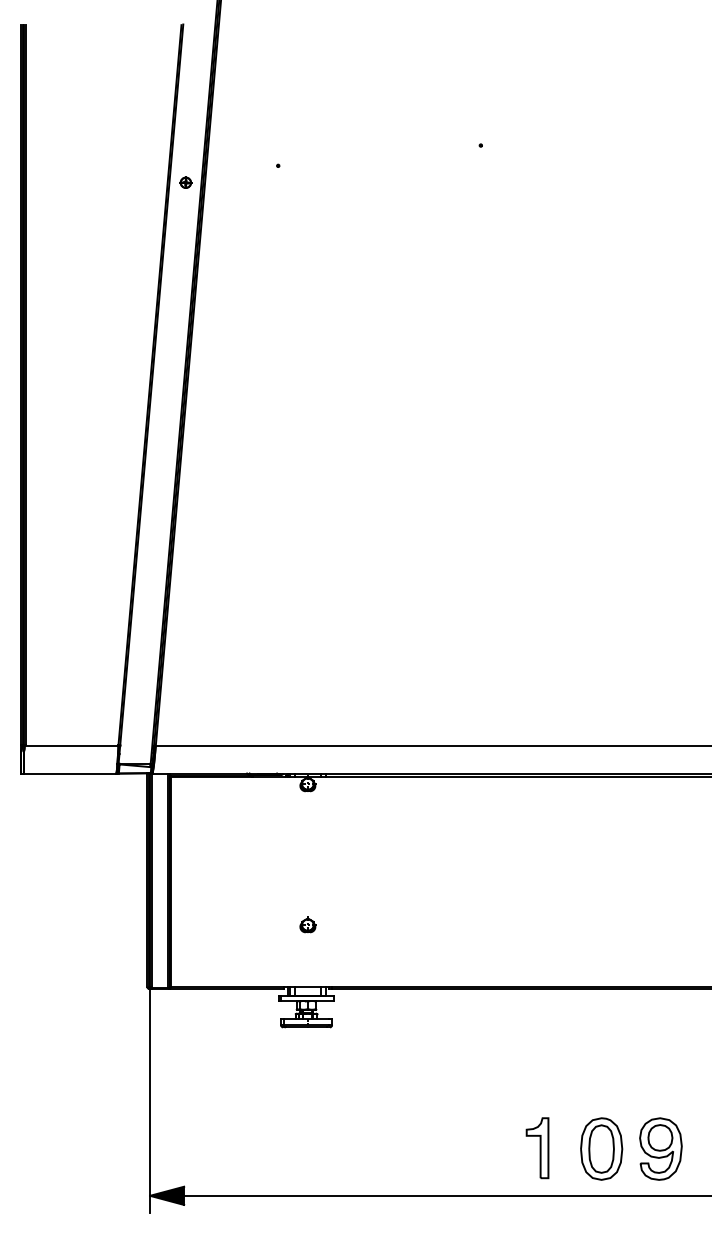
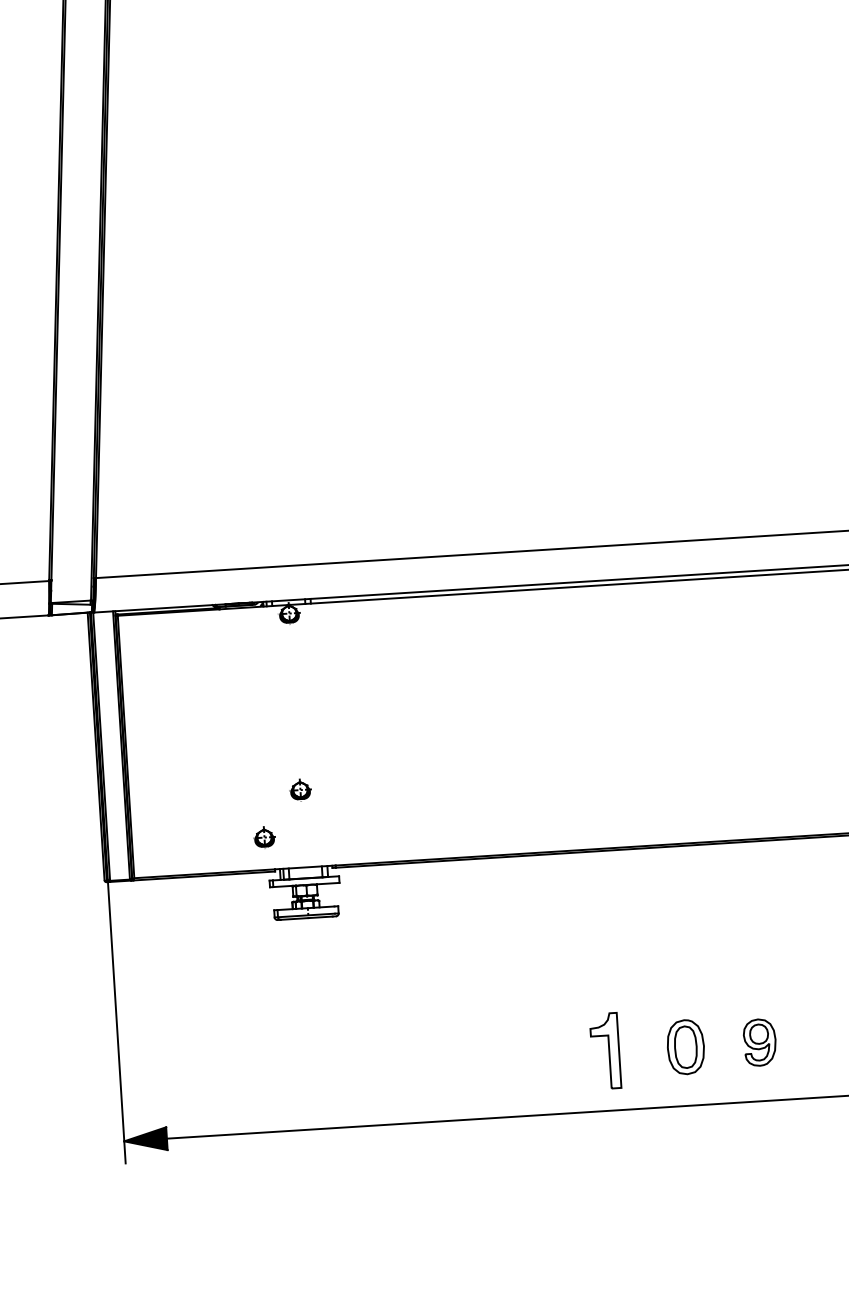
part: (276, 960) -> (263, 836), added
part: (601, 1148) -> (685, 1046), size x0.7
part: (660, 1148) -> (759, 1041), size x0.6

